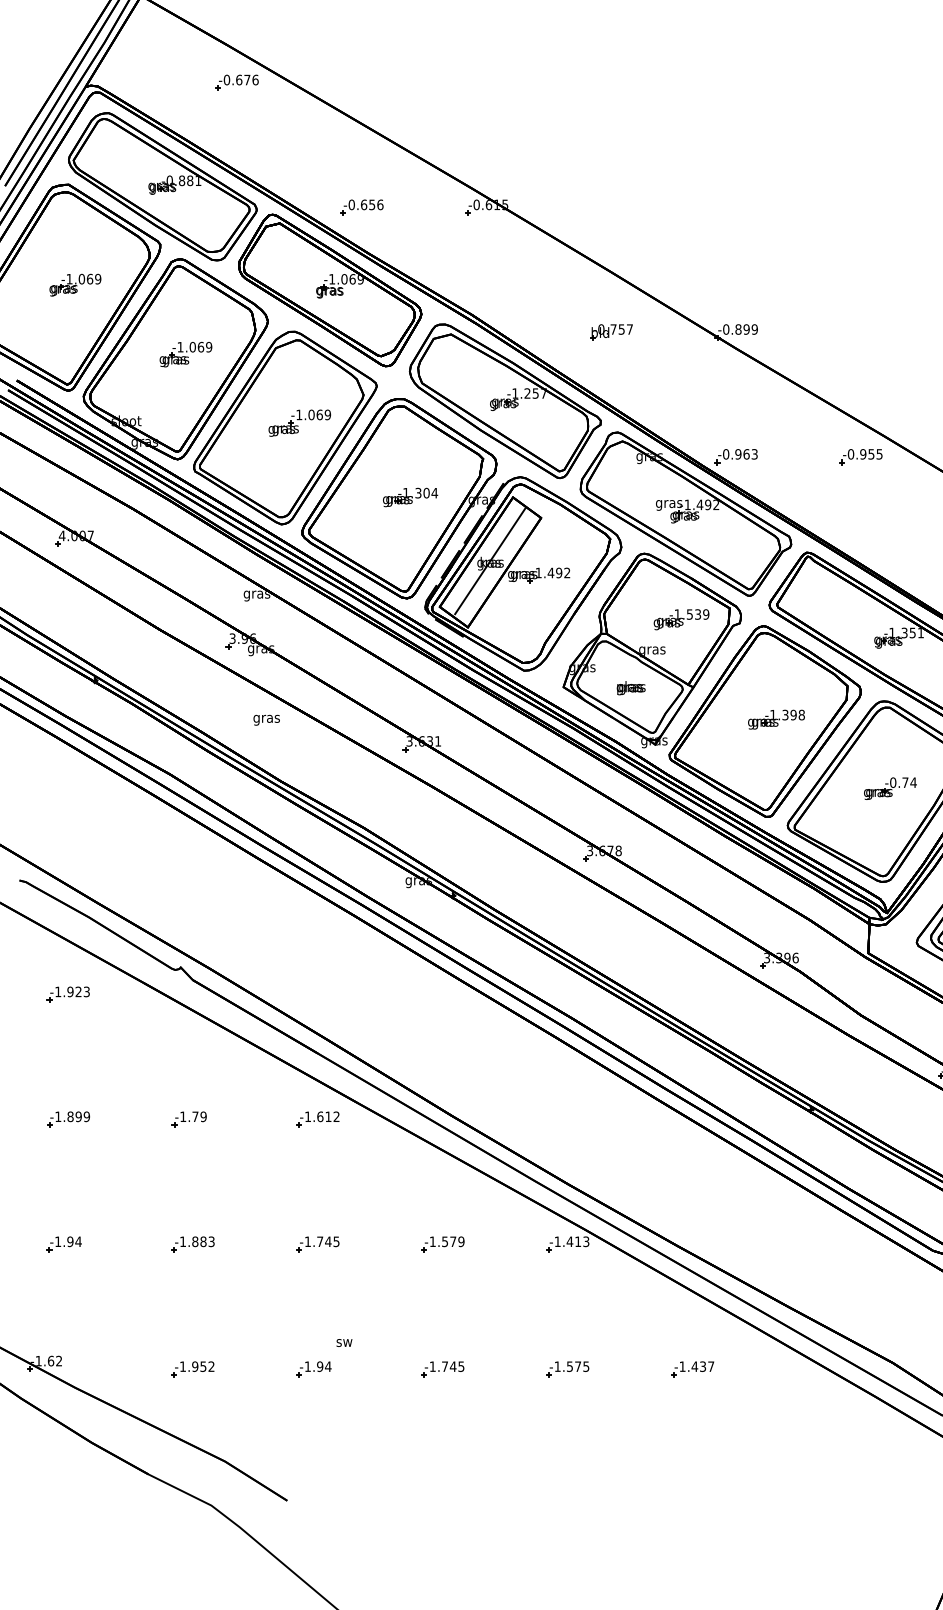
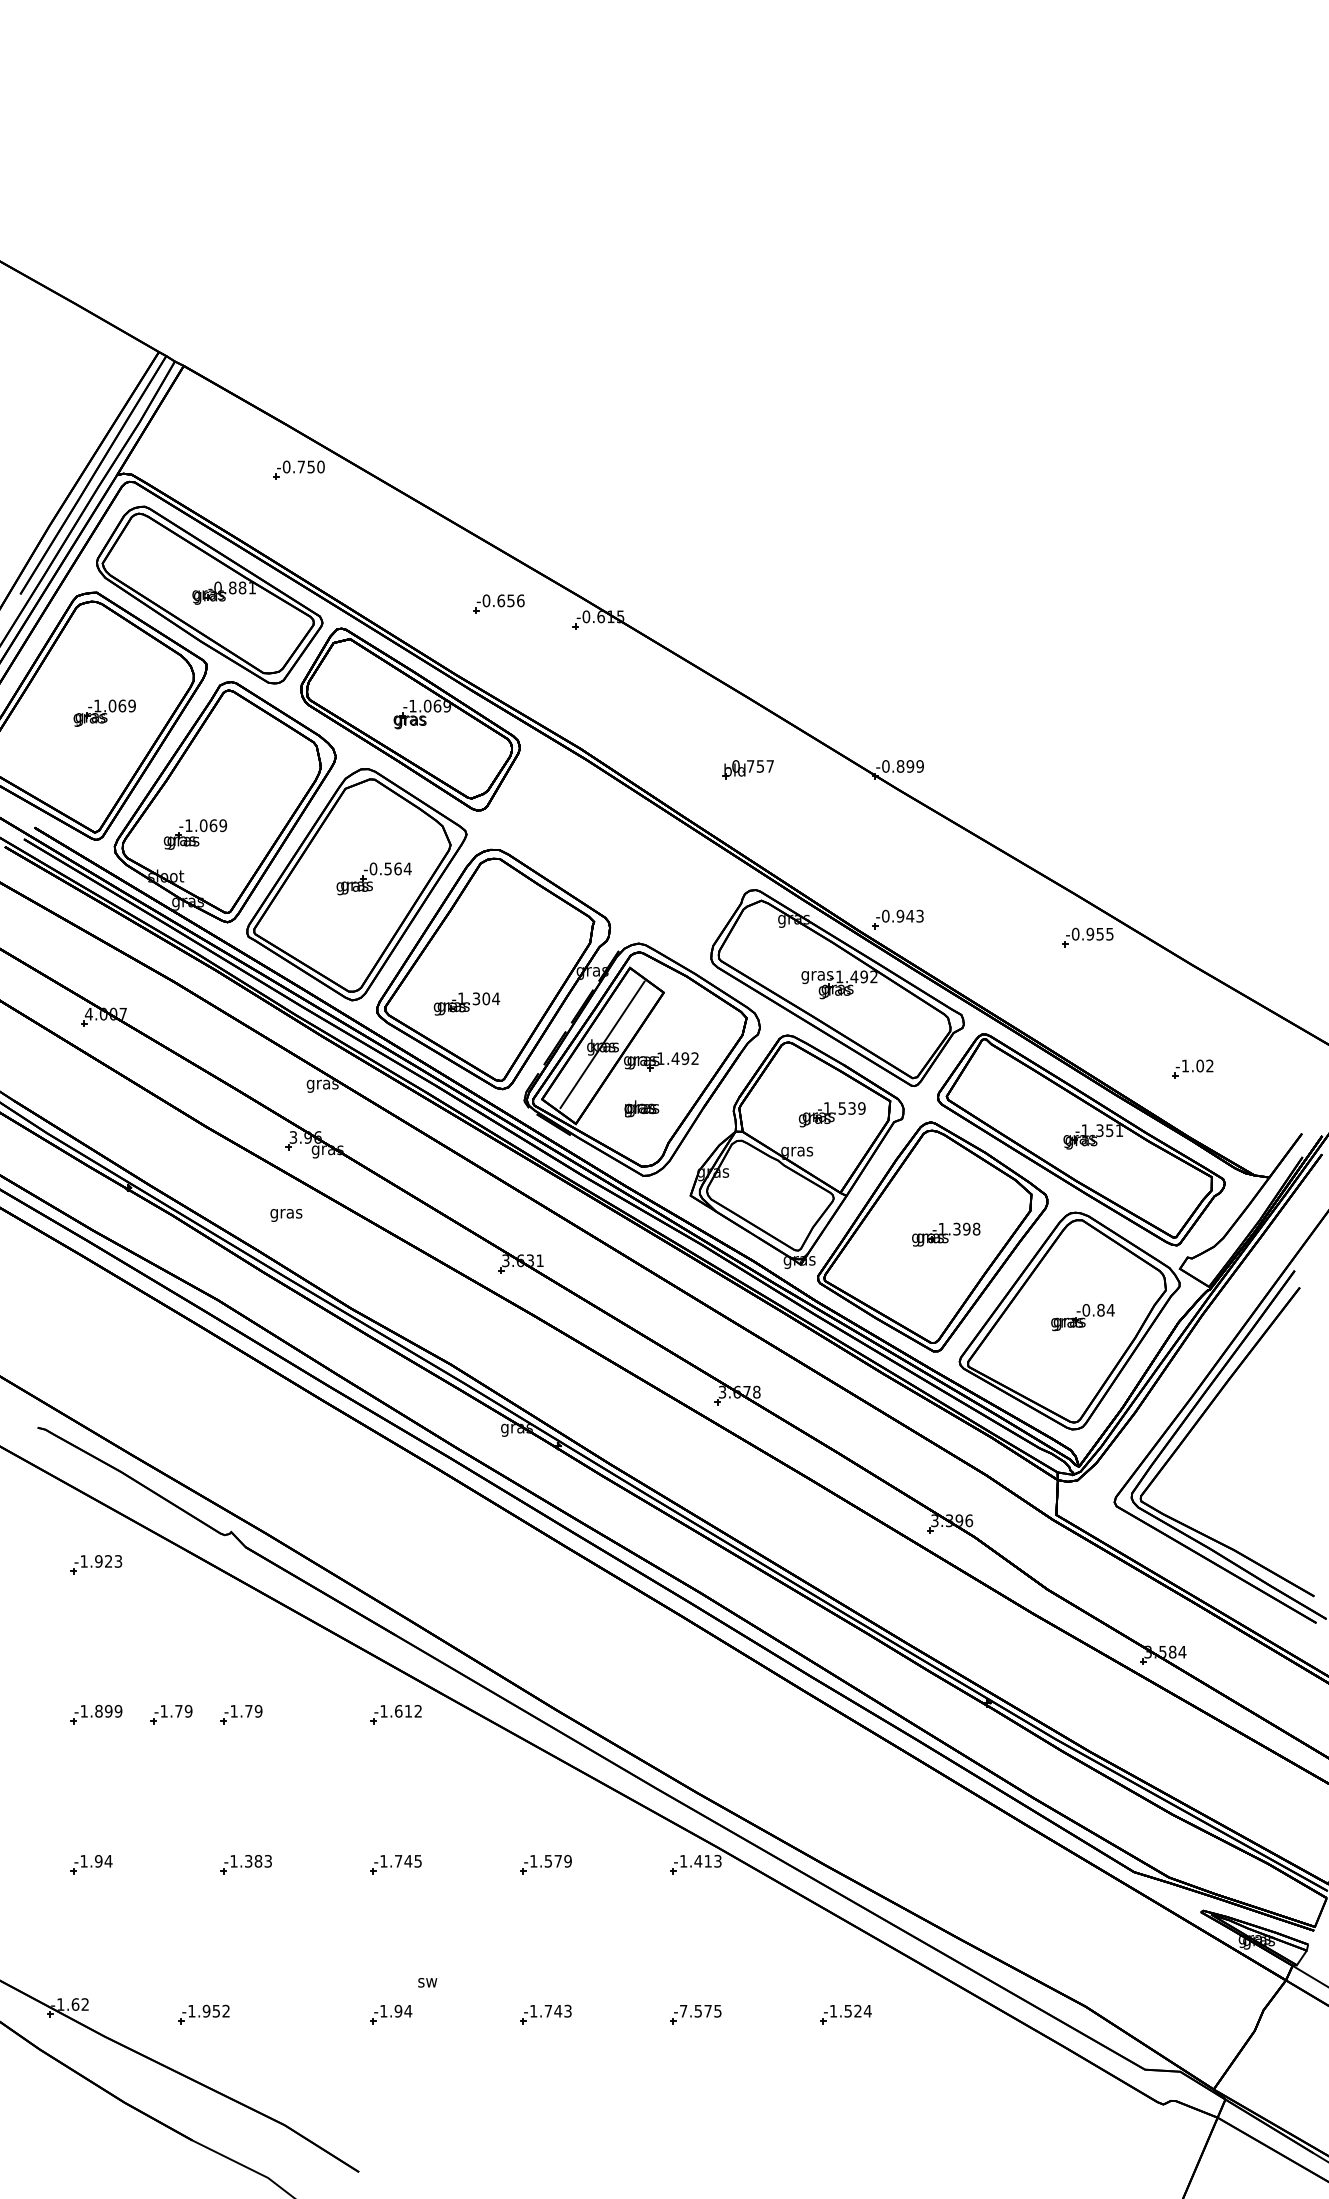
text: (246, 79) -> (310, 466), -0.676 -> -0.750
part: (361, 207) -> (498, 603), moved
part: (185, 354) -> (195, 834), moved
part: (505, 401) -> (620, 852), removed
text: (313, 414) -> (390, 868), -1.069 -> -0.564
text: (746, 453) -> (910, 915), -0.963 -> -0.943
part: (860, 457) -> (1087, 937), moved
part: (410, 497) -> (466, 1003), moved
text: (630, 687) -> (641, 1108), moved
text: (266, 720) -> (286, 1215), moved
text: (905, 782) -> (1100, 1309), -0.74 -> -0.84
part: (131, 1119) -> (171, 1714), added
text: (195, 1241) -> (248, 1861), -1.883 -> -1.383
text: (460, 1366) -> (567, 2010), -1.745 -> -1.743
text: (557, 1366) -> (683, 2011), -1.575 -> -7.575
text: (702, 1366) -> (857, 2011), -1.437 -> -1.524
part: (192, 1369) -> (203, 2014), moved

